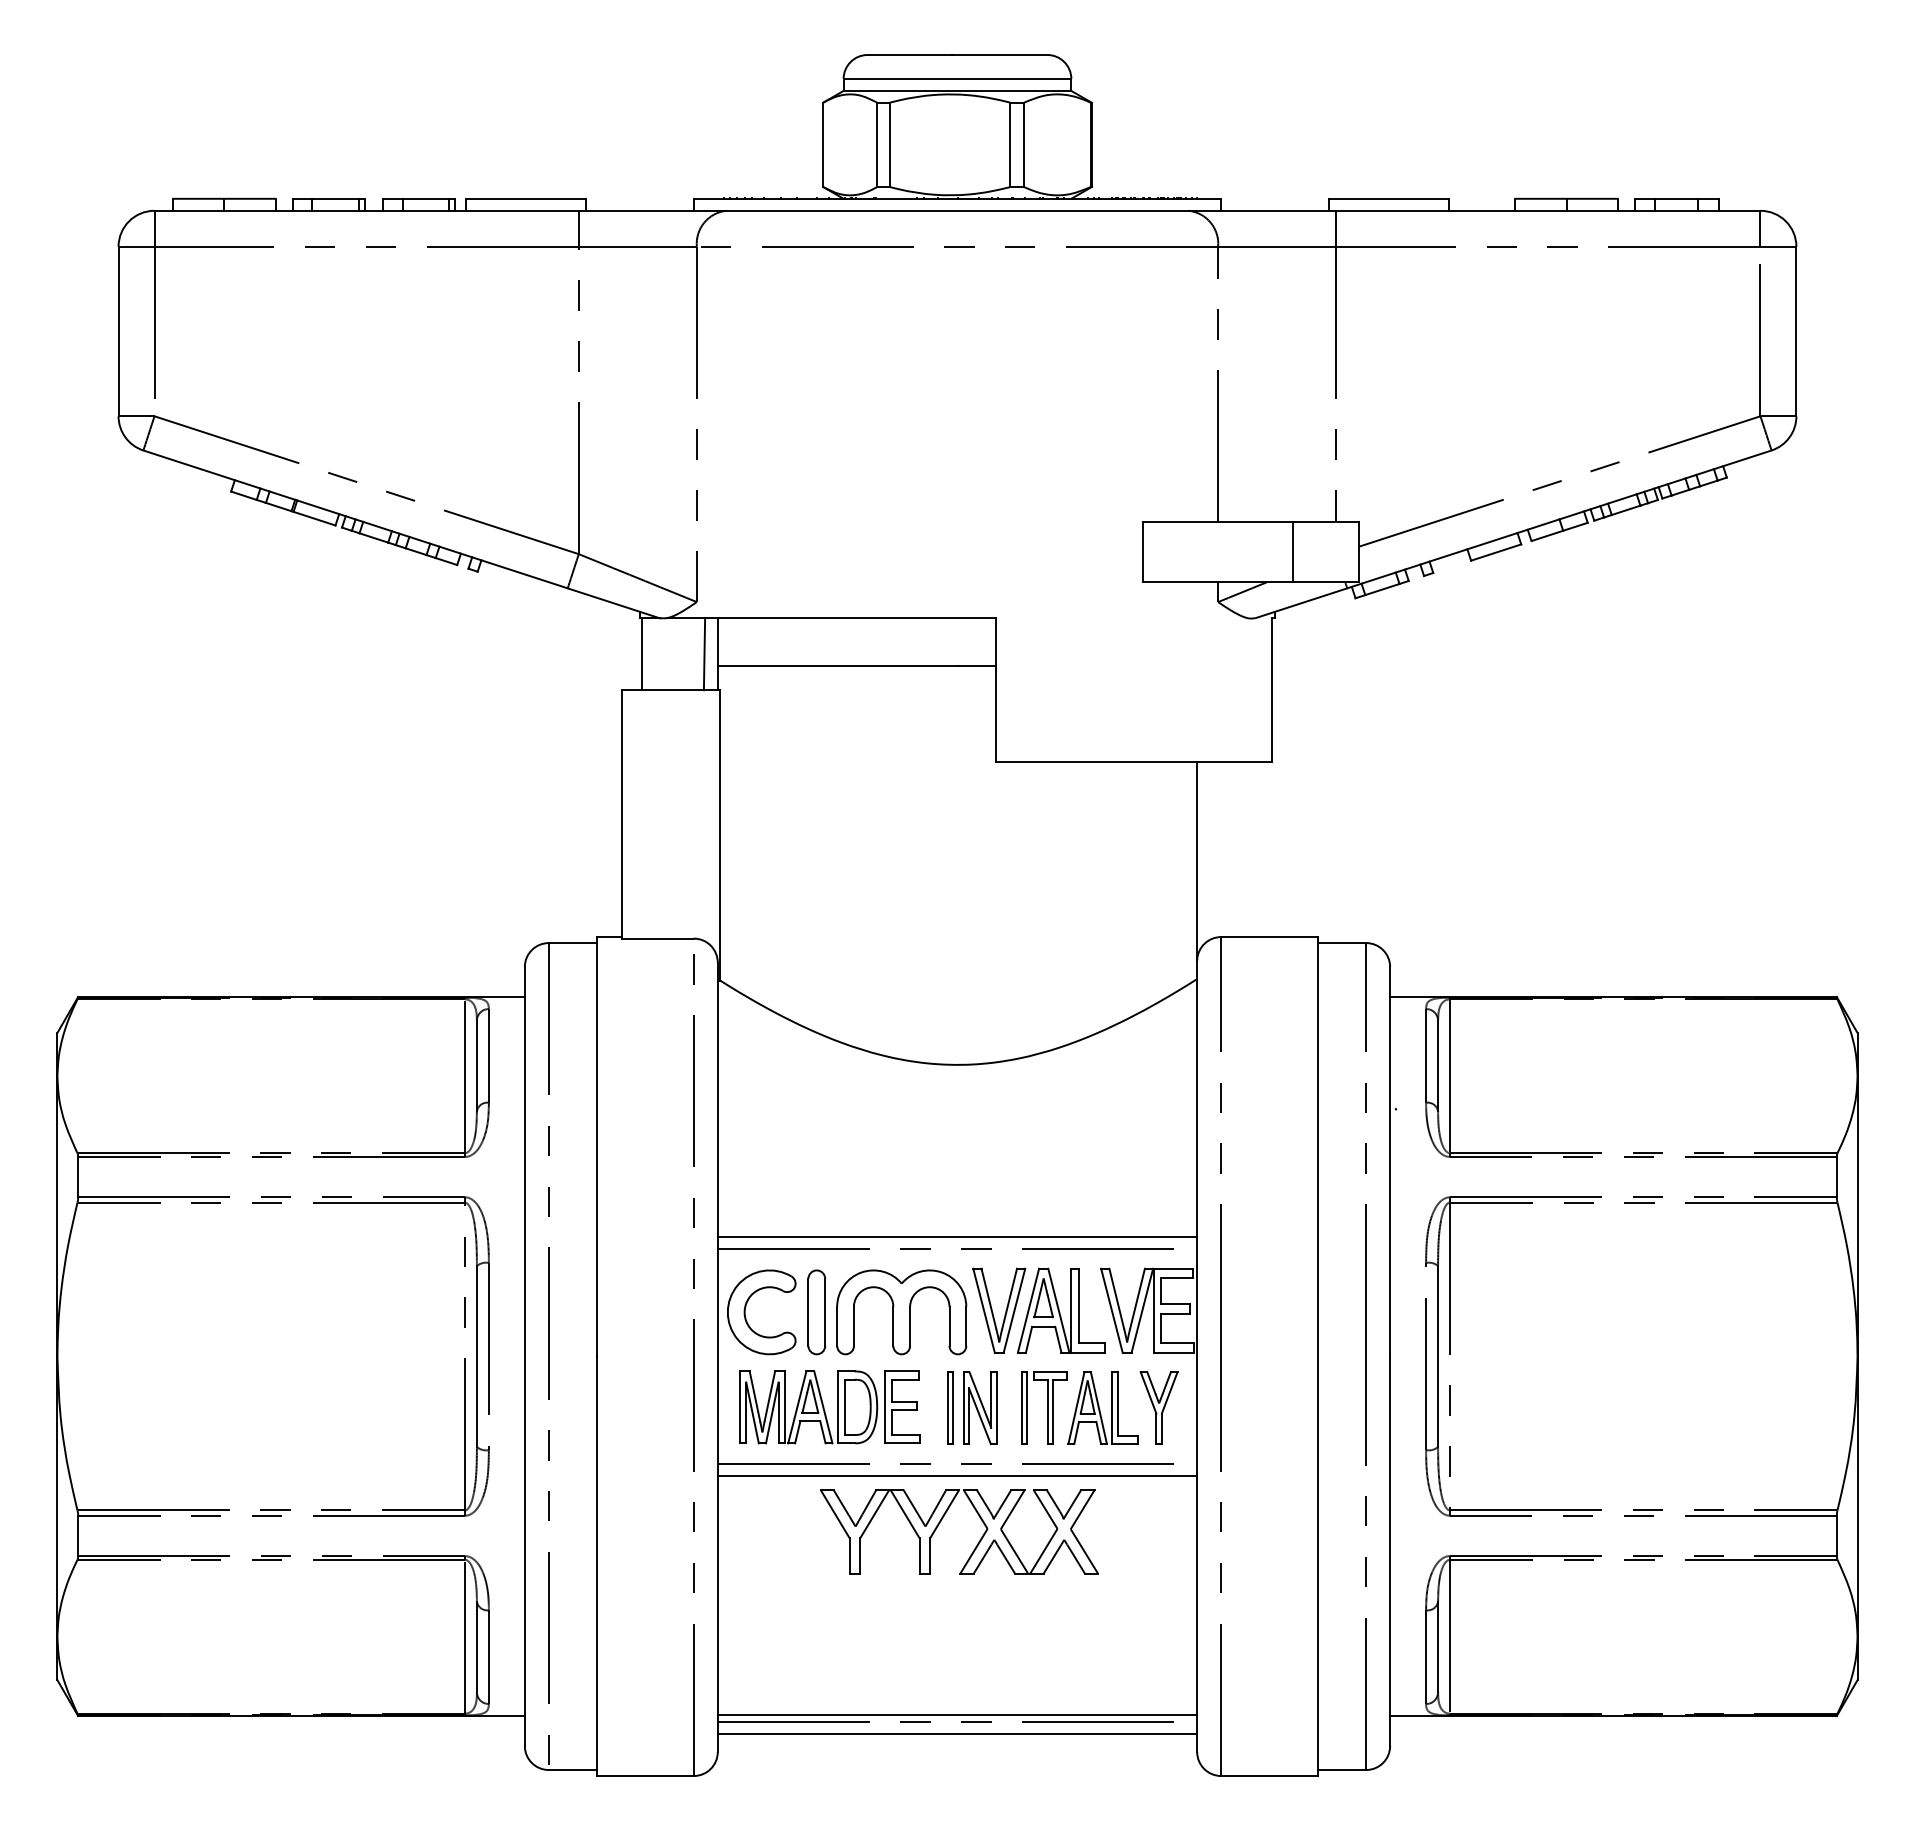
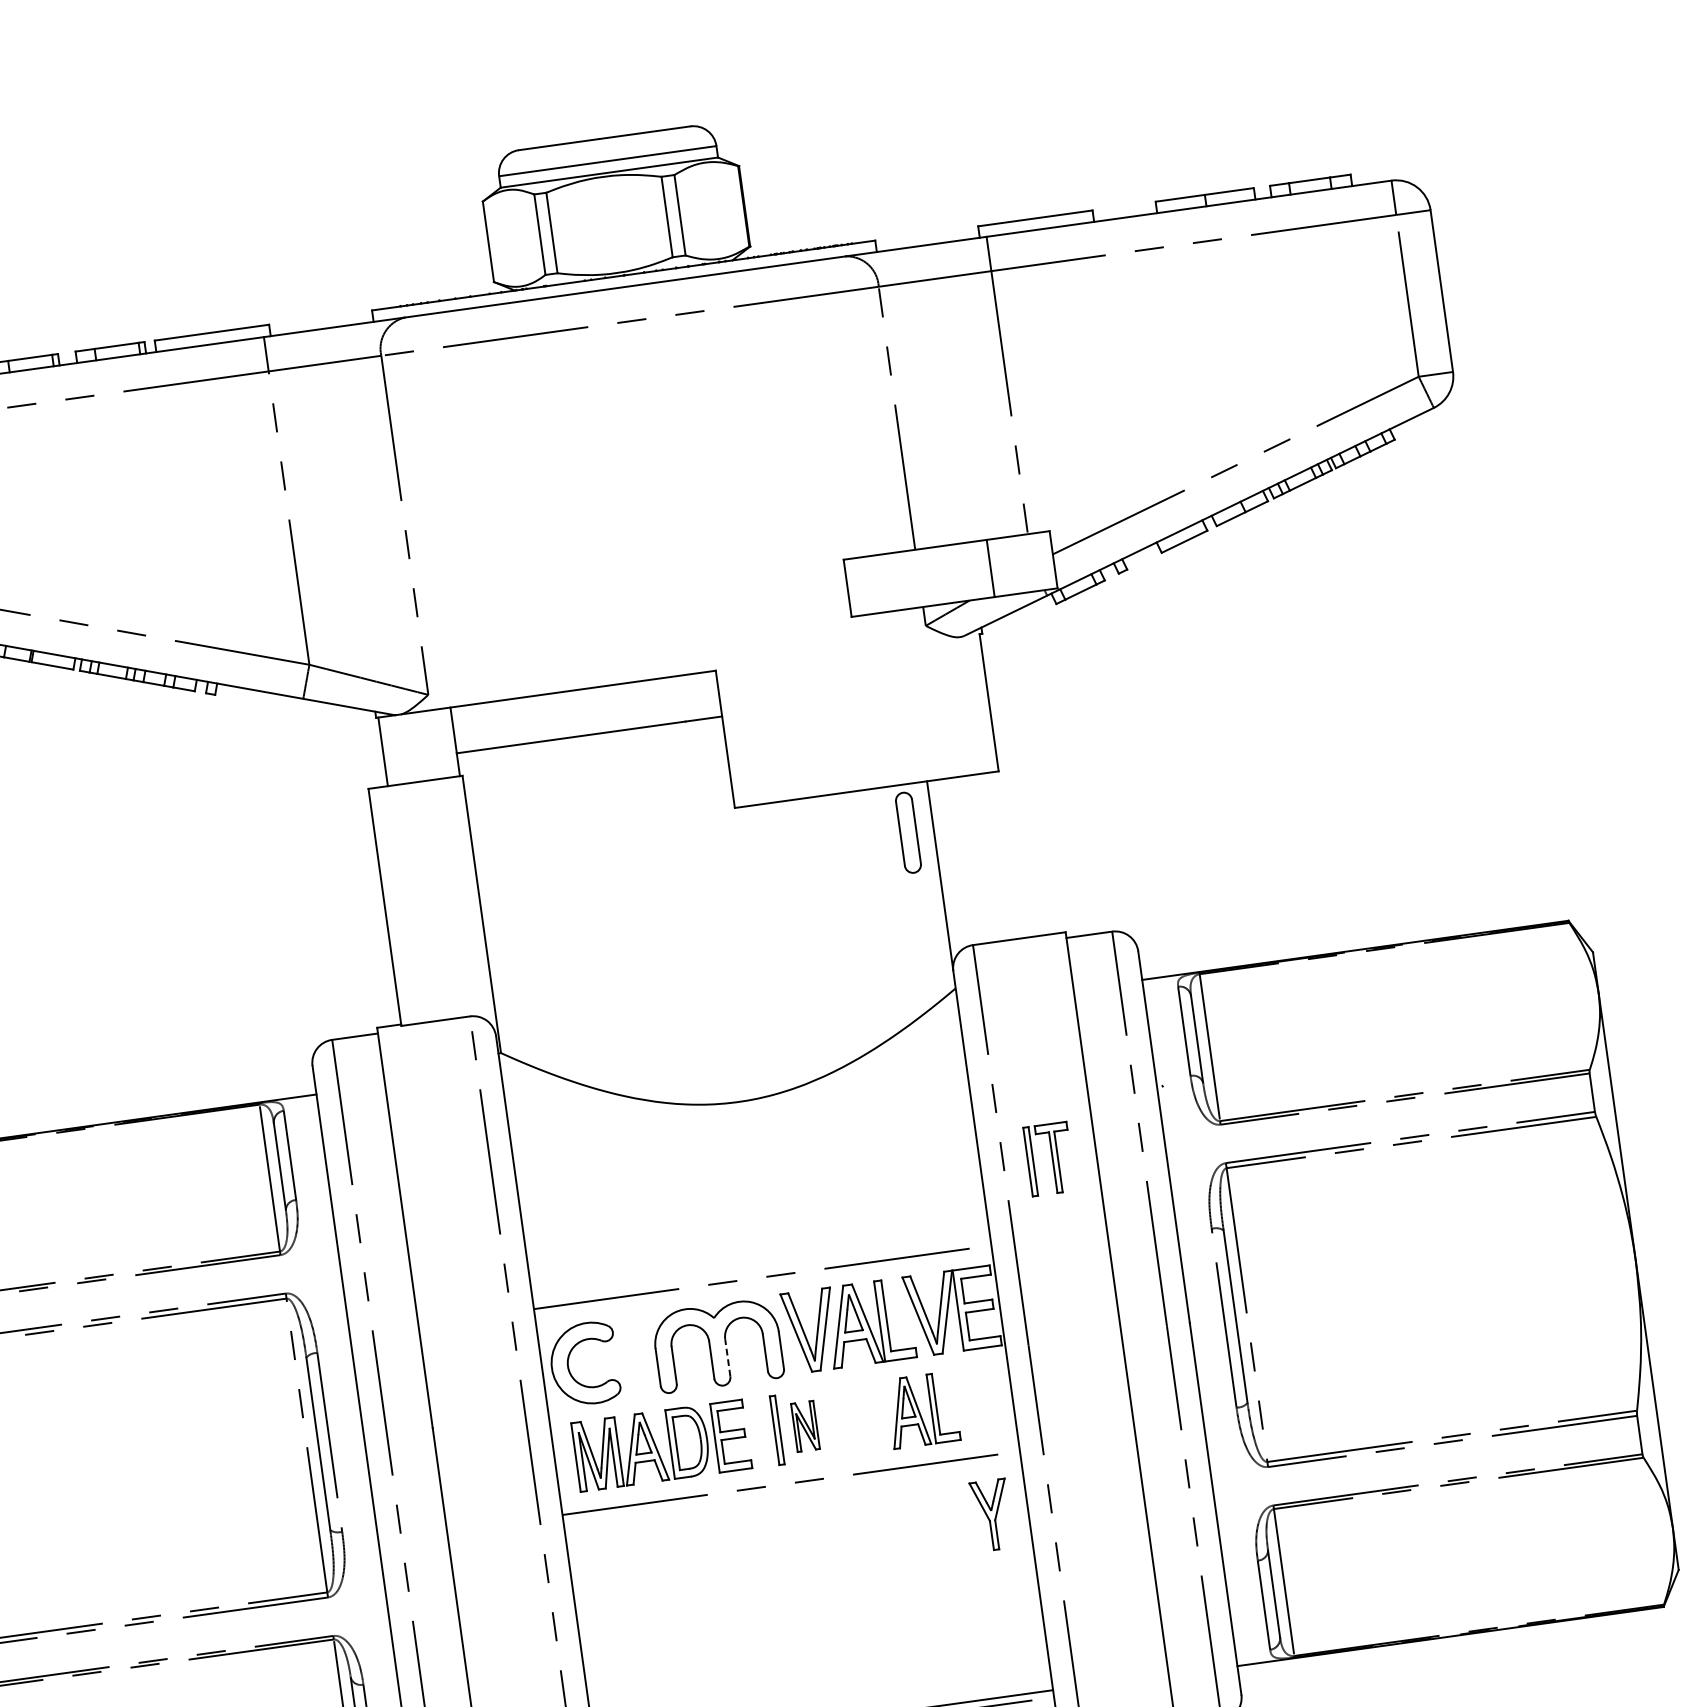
line: (704, 654) -> (442, 743), removed
line: (957, 1236) -> (761, 1265), removed
part: (816, 1312) -> (908, 832), moved
line: (910, 1326) -> (728, 1357), solid -> dashed
part: (980, 1407) -> (805, 1425), size x0.7
part: (1044, 1407) -> (1049, 1158), moved
part: (1158, 1407) -> (991, 1514), moved
line: (957, 1476) -> (792, 1494), removed
part: (941, 1521) -> (783, 1539), removed

